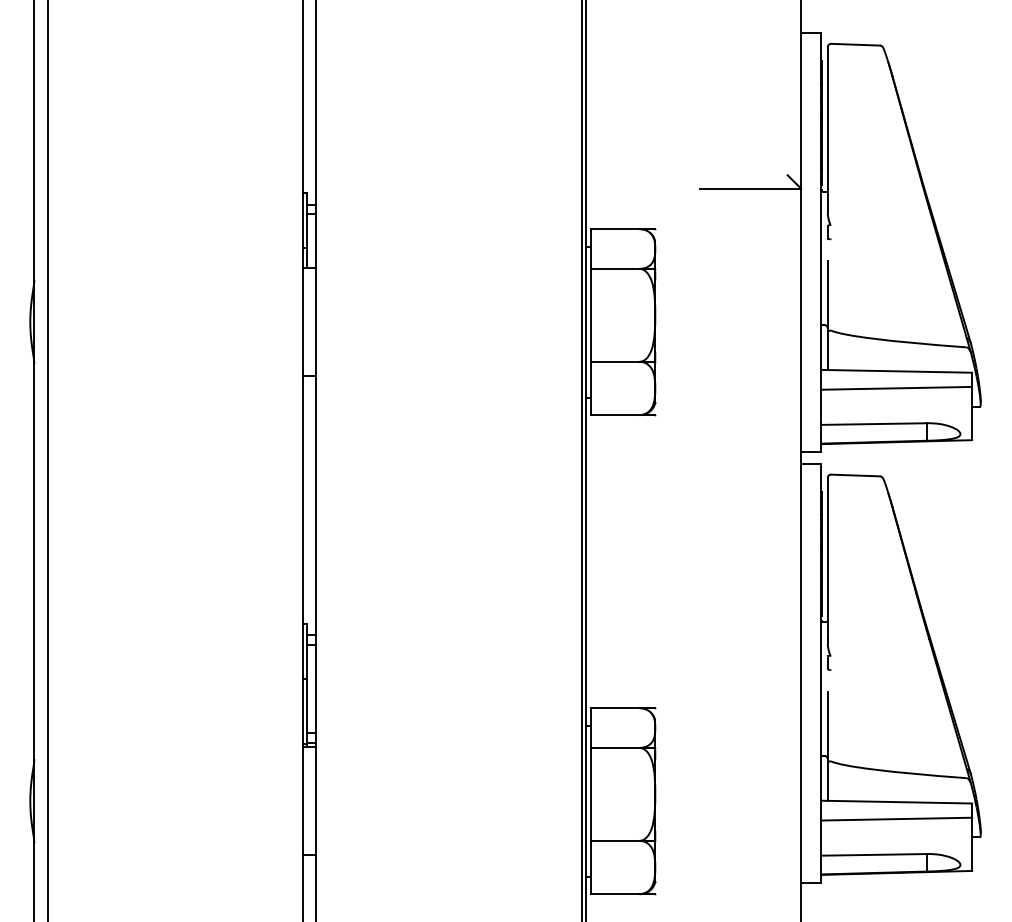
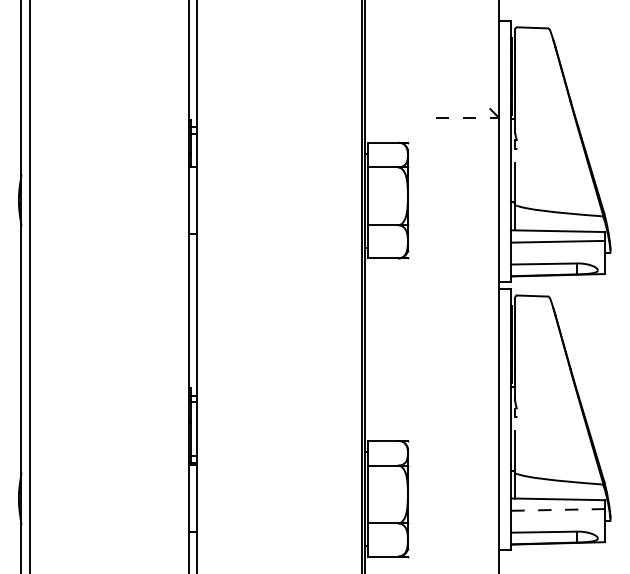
line: (750, 188) -> (467, 117), solid -> dashed
line: (897, 818) -> (558, 509), solid -> dashed

